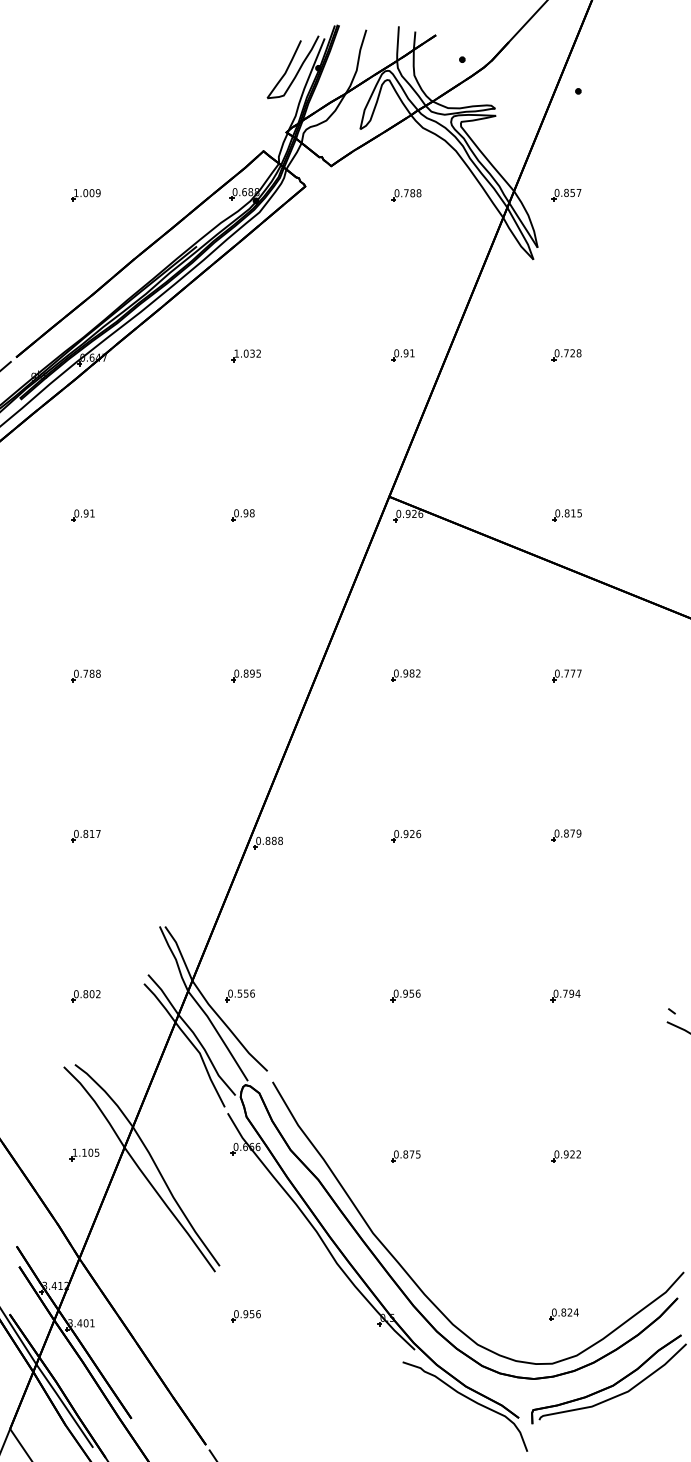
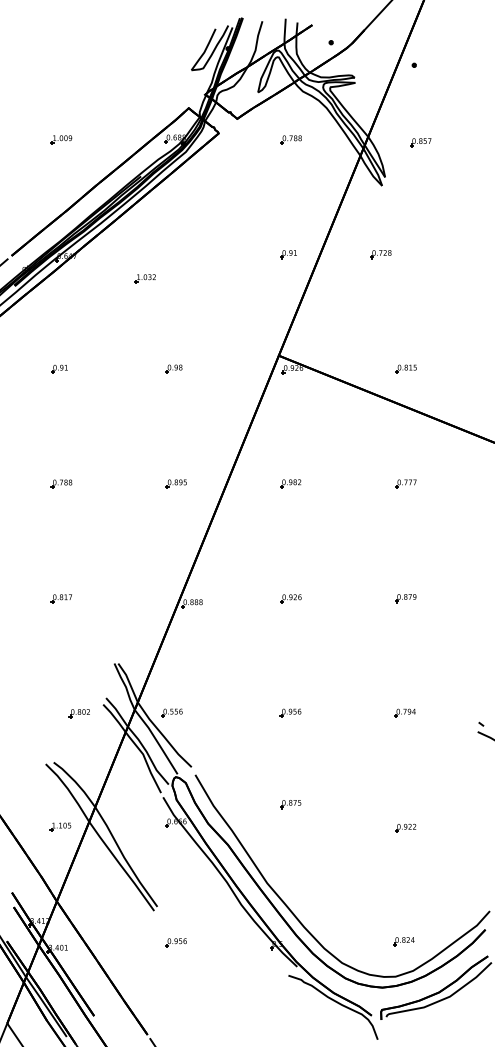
part: (566, 194) -> (420, 142), moved
part: (244, 355) -> (144, 278), moved
part: (566, 355) -> (380, 254), moved
part: (84, 996) -> (78, 713), moved
part: (405, 1156) -> (290, 804), moved

